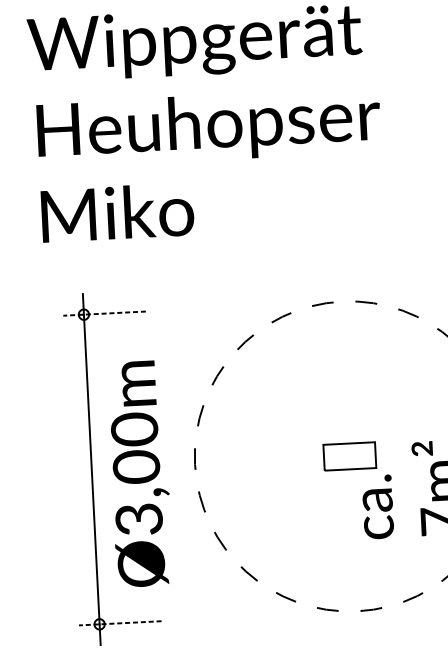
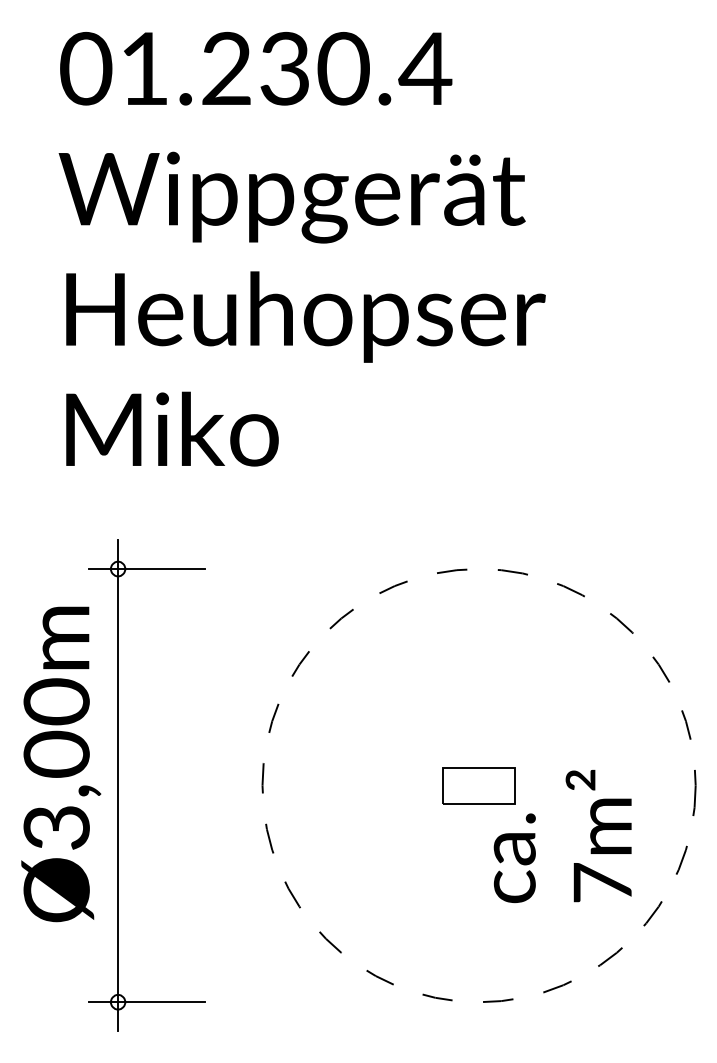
line: (104, 313) -> (146, 569), dashed -> solid
text: (140, 474) -> (61, 764), moved
line: (119, 623) -> (146, 1002), dashed -> solid

